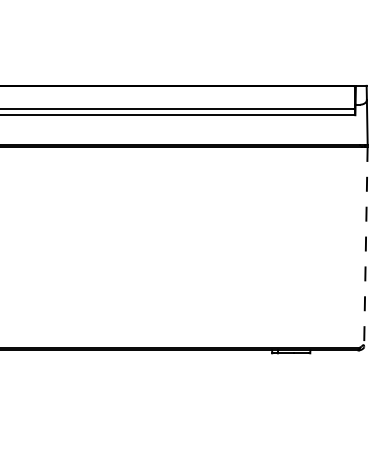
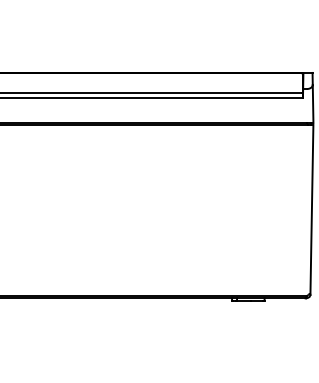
line: (365, 246) -> (311, 209), dashed -> solid

